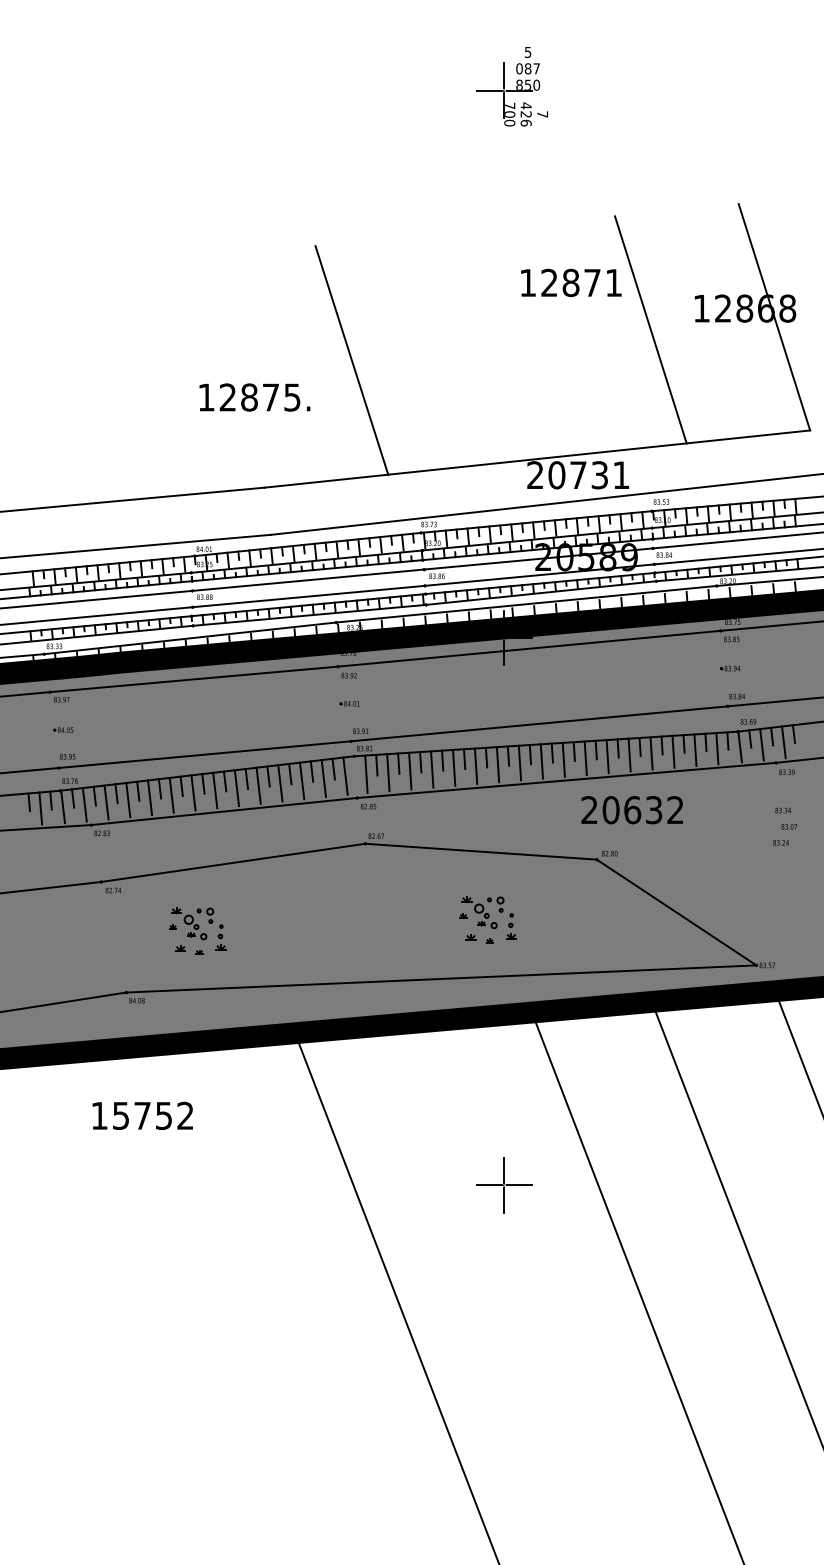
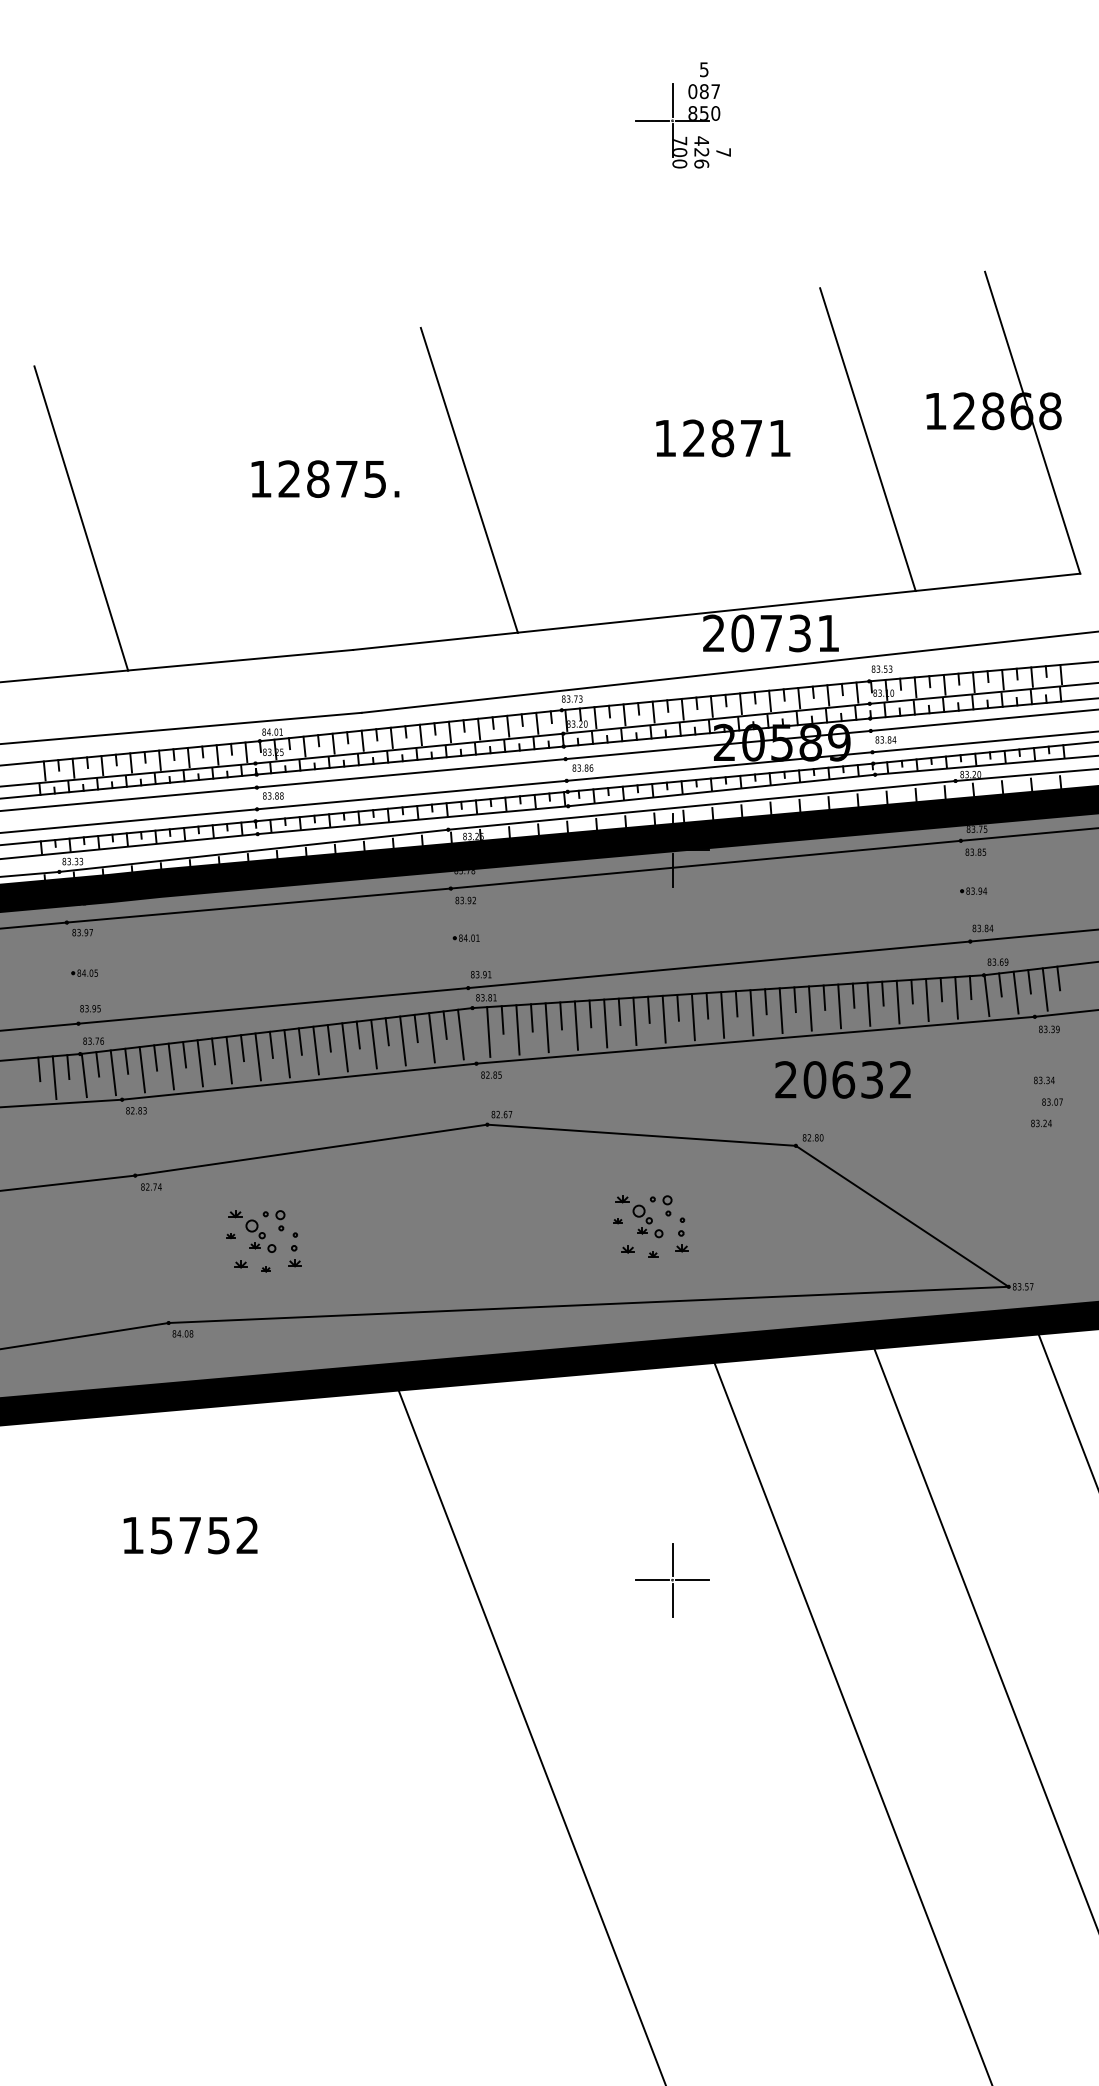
text: (571, 282) -> (723, 437), moved
line: (60, 388) -> (80, 517), added
text: (254, 397) -> (324, 479), moved
text: (142, 1115) -> (190, 1534), moved

